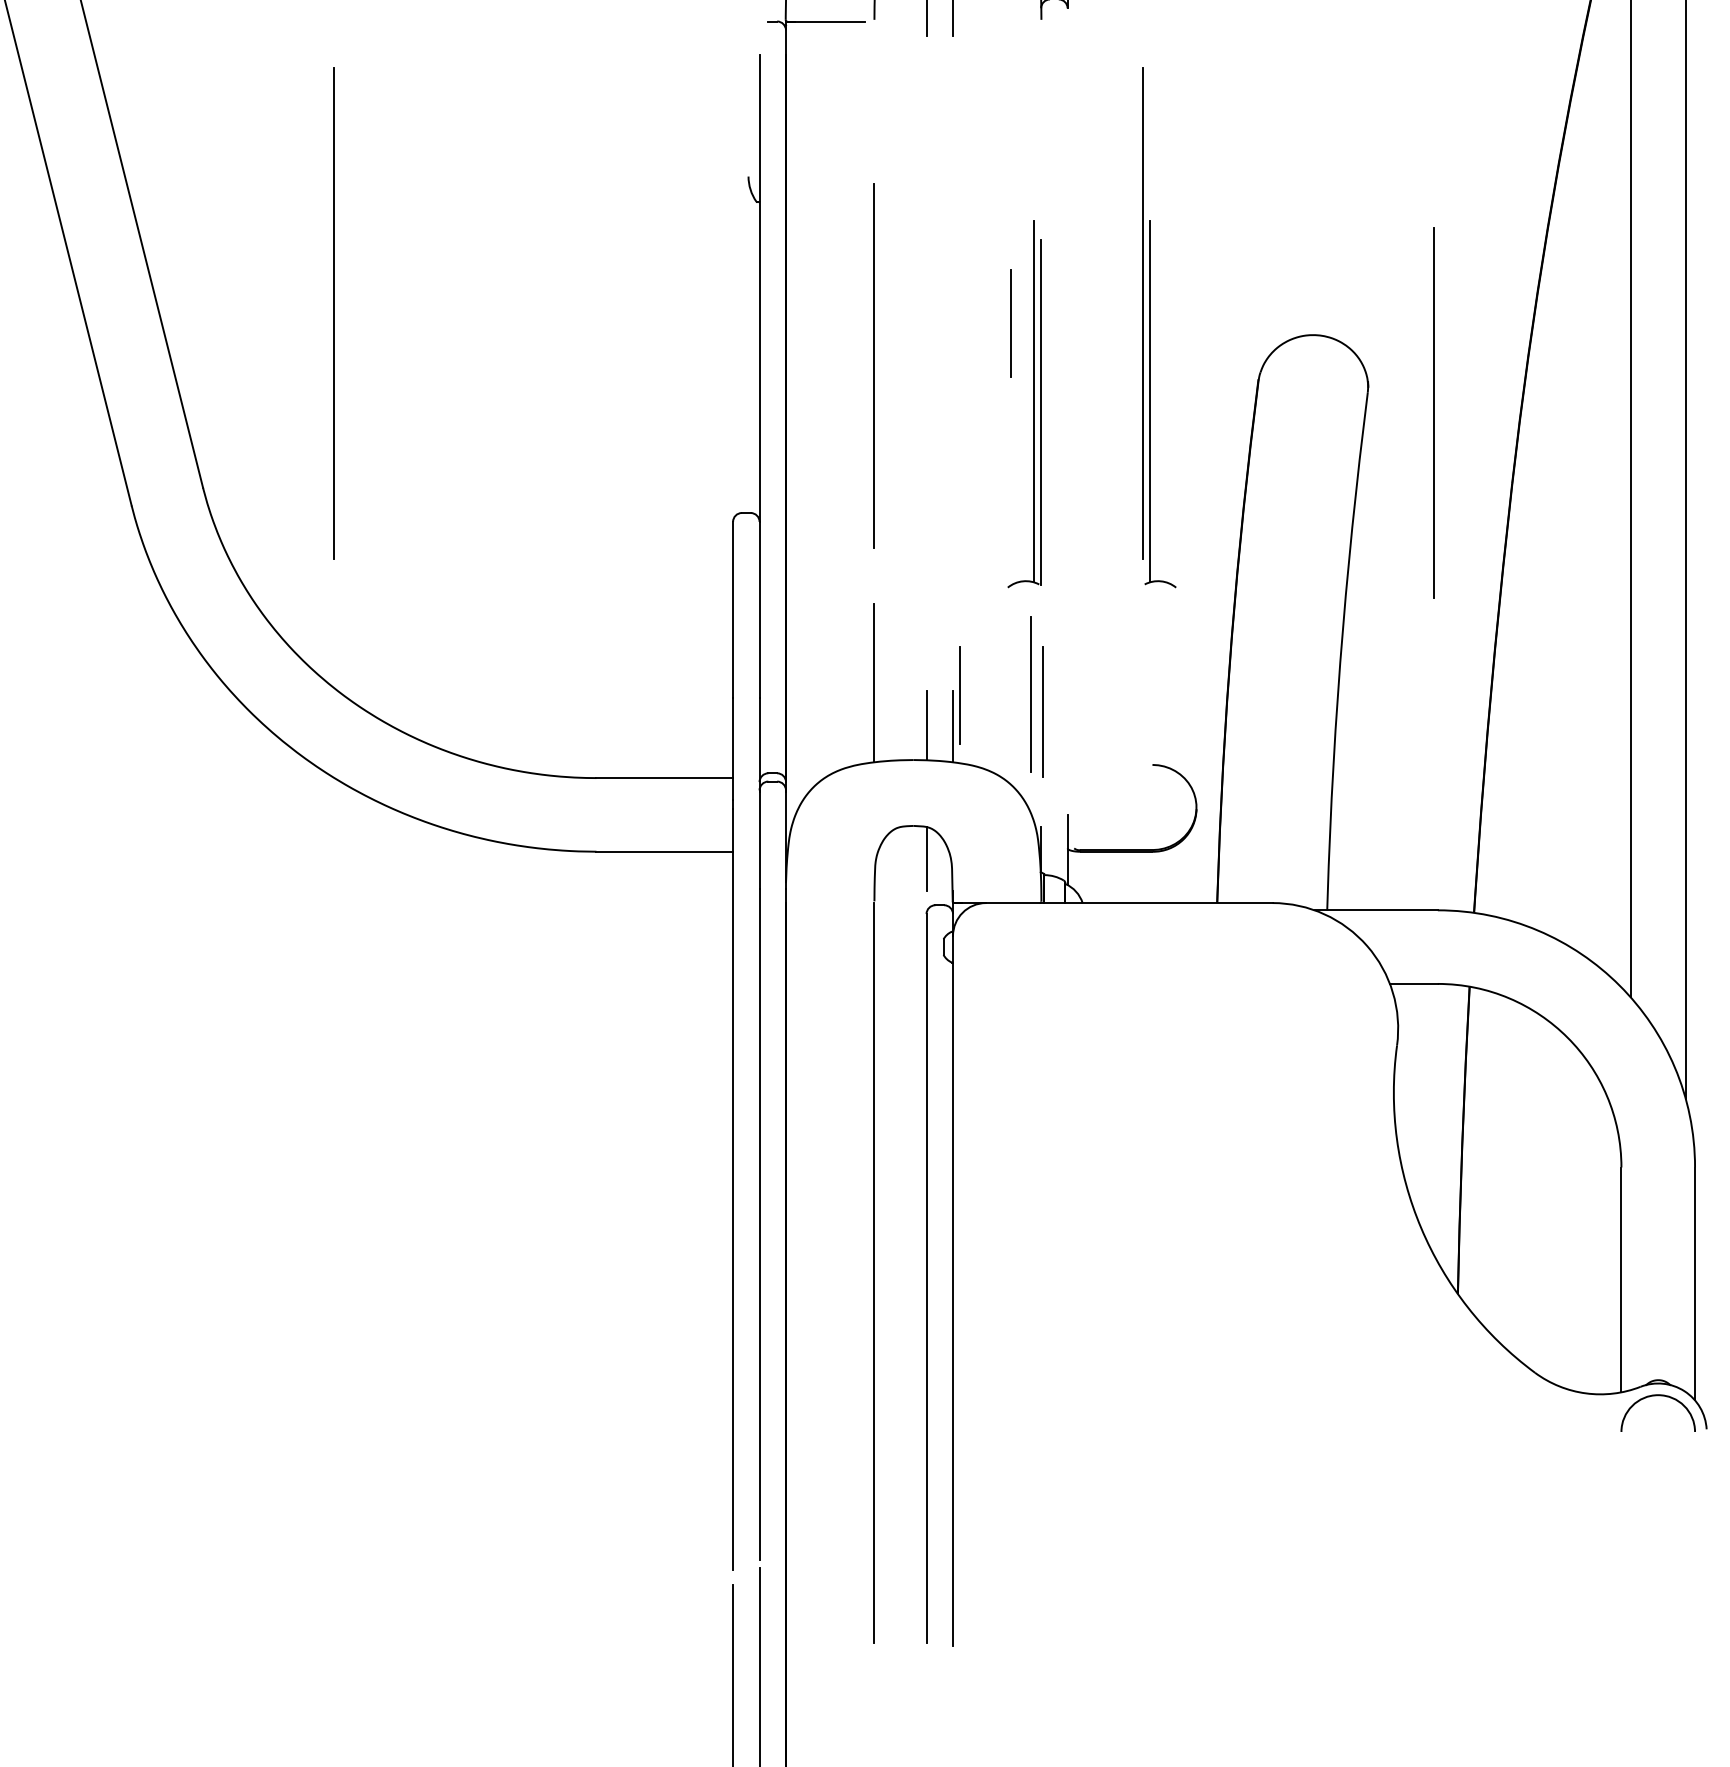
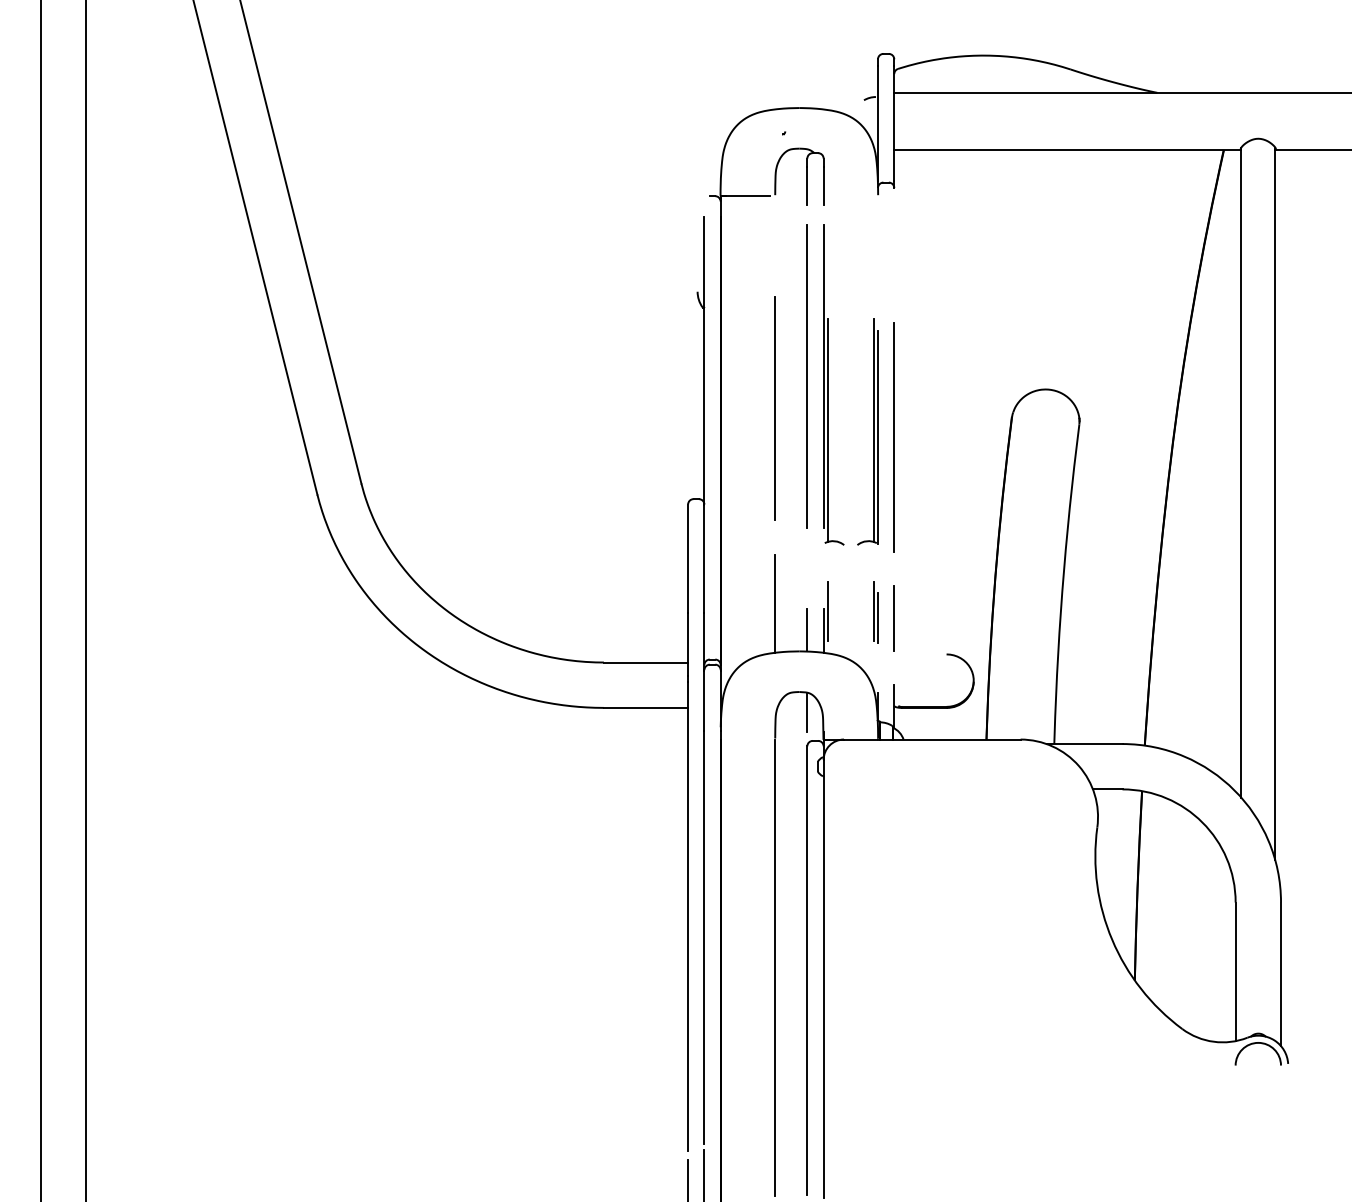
line: (333, 314) -> (806, 376), moved
line: (1009, 323) -> (893, 618), moved
part: (1158, 327) -> (833, 384), moved
line: (1433, 413) -> (893, 437), moved
part: (1037, 696) -> (875, 612), size x0.62

